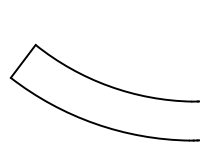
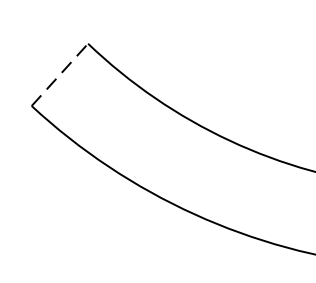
line: (23, 61) -> (60, 75), solid -> dashed

